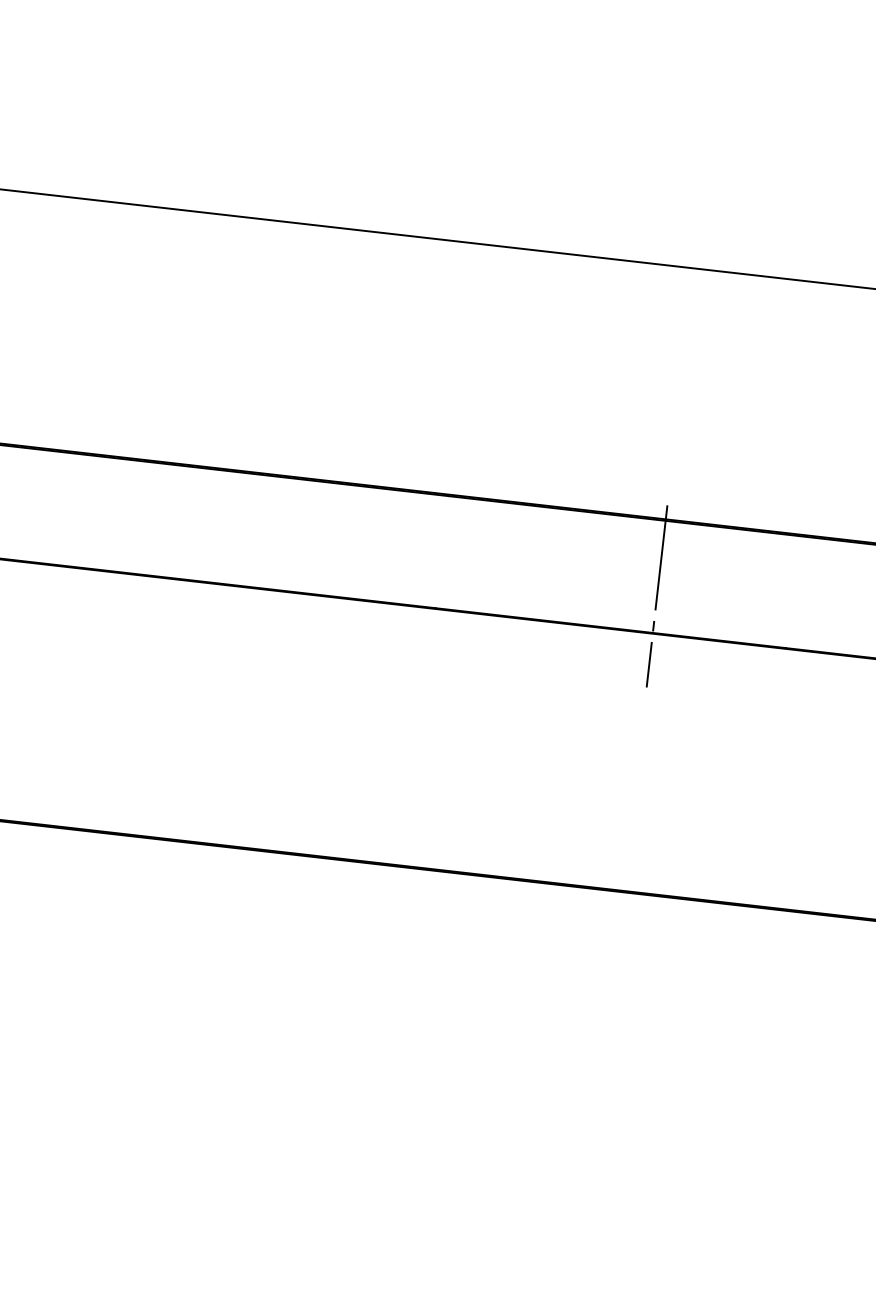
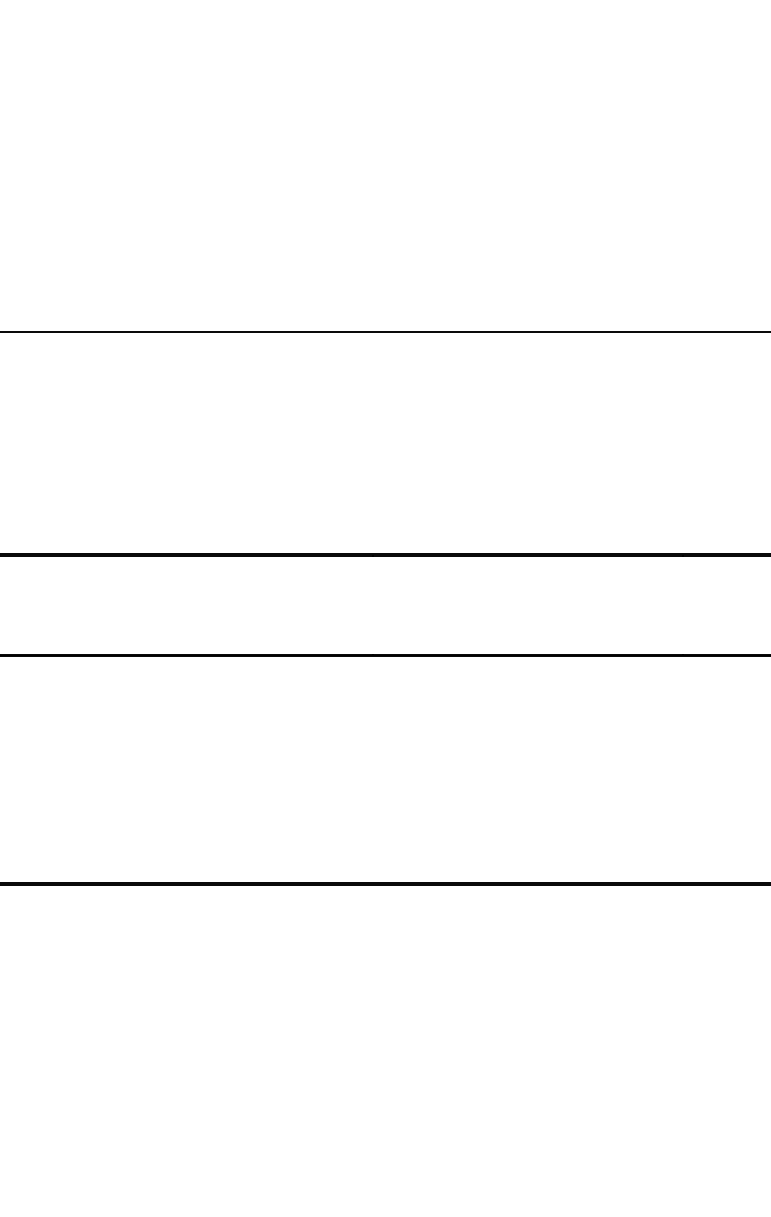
line: (657, 596) -> (565, 622), removed

